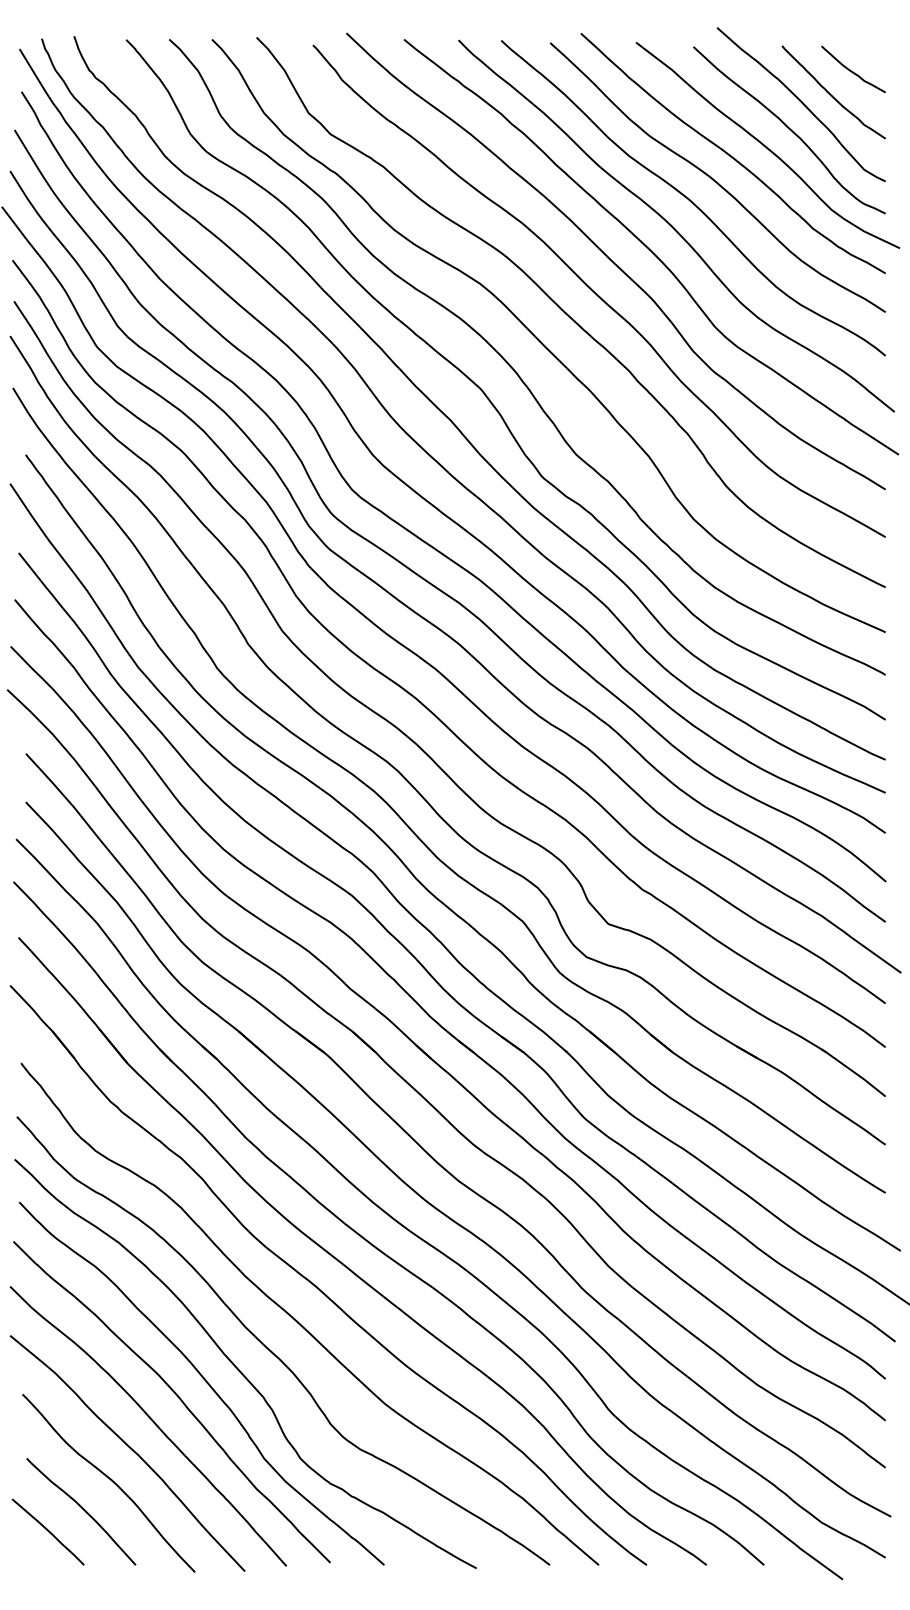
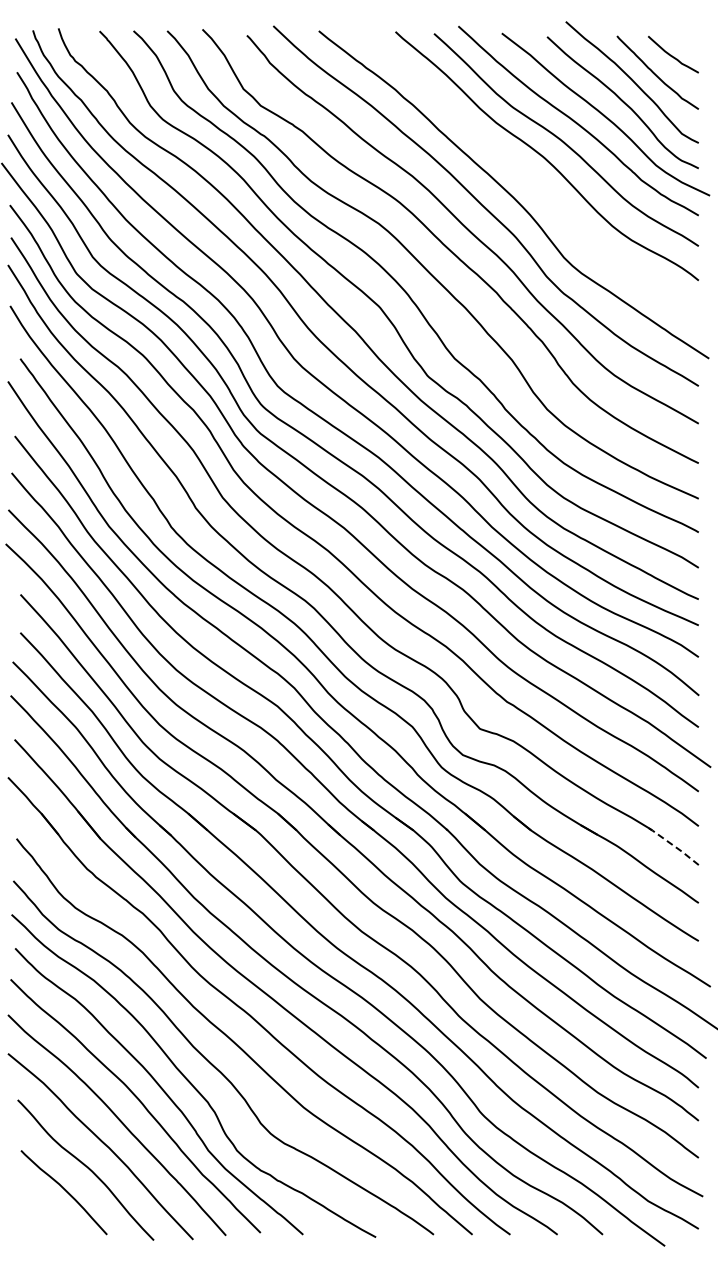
curve: (674, 227) -> (532, 179), removed
line: (853, 1071) -> (673, 845), solid -> dashed
line: (47, 1531) -> (37, 1208), removed

